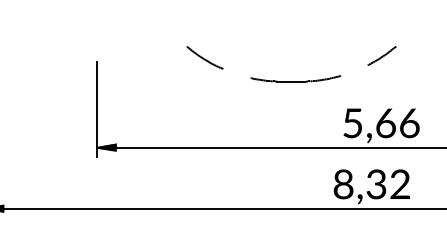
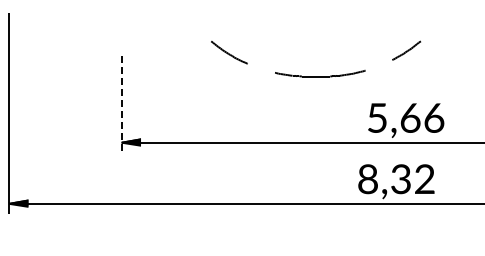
line: (97, 109) -> (121, 104), solid -> dashed

